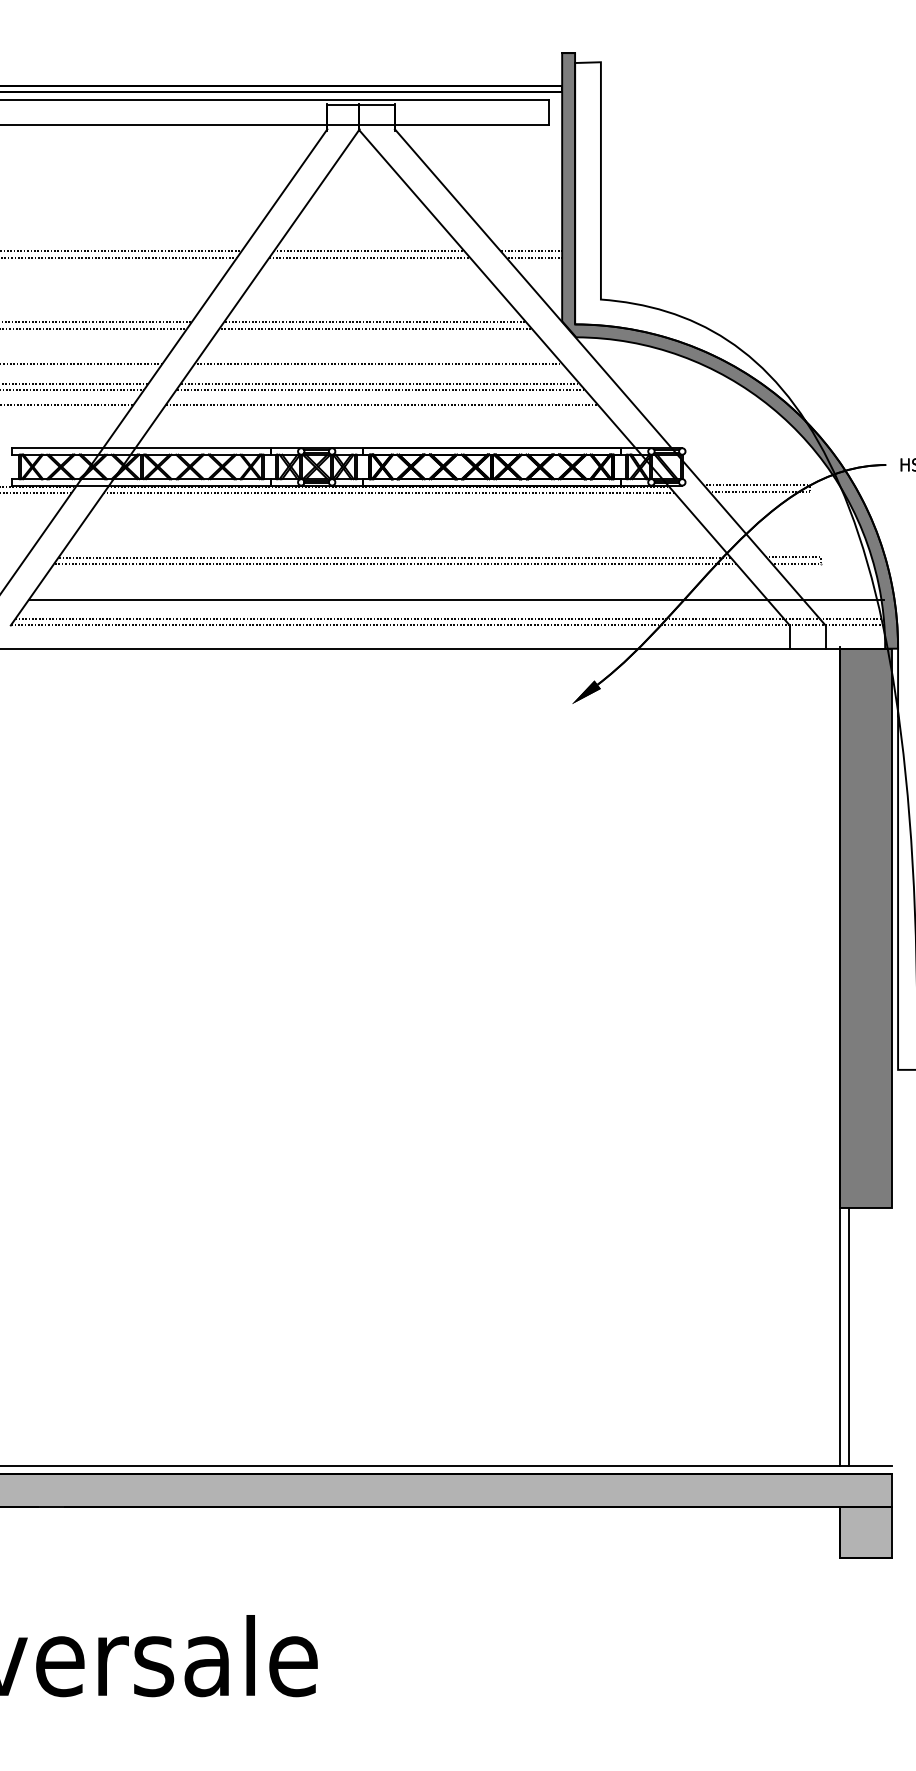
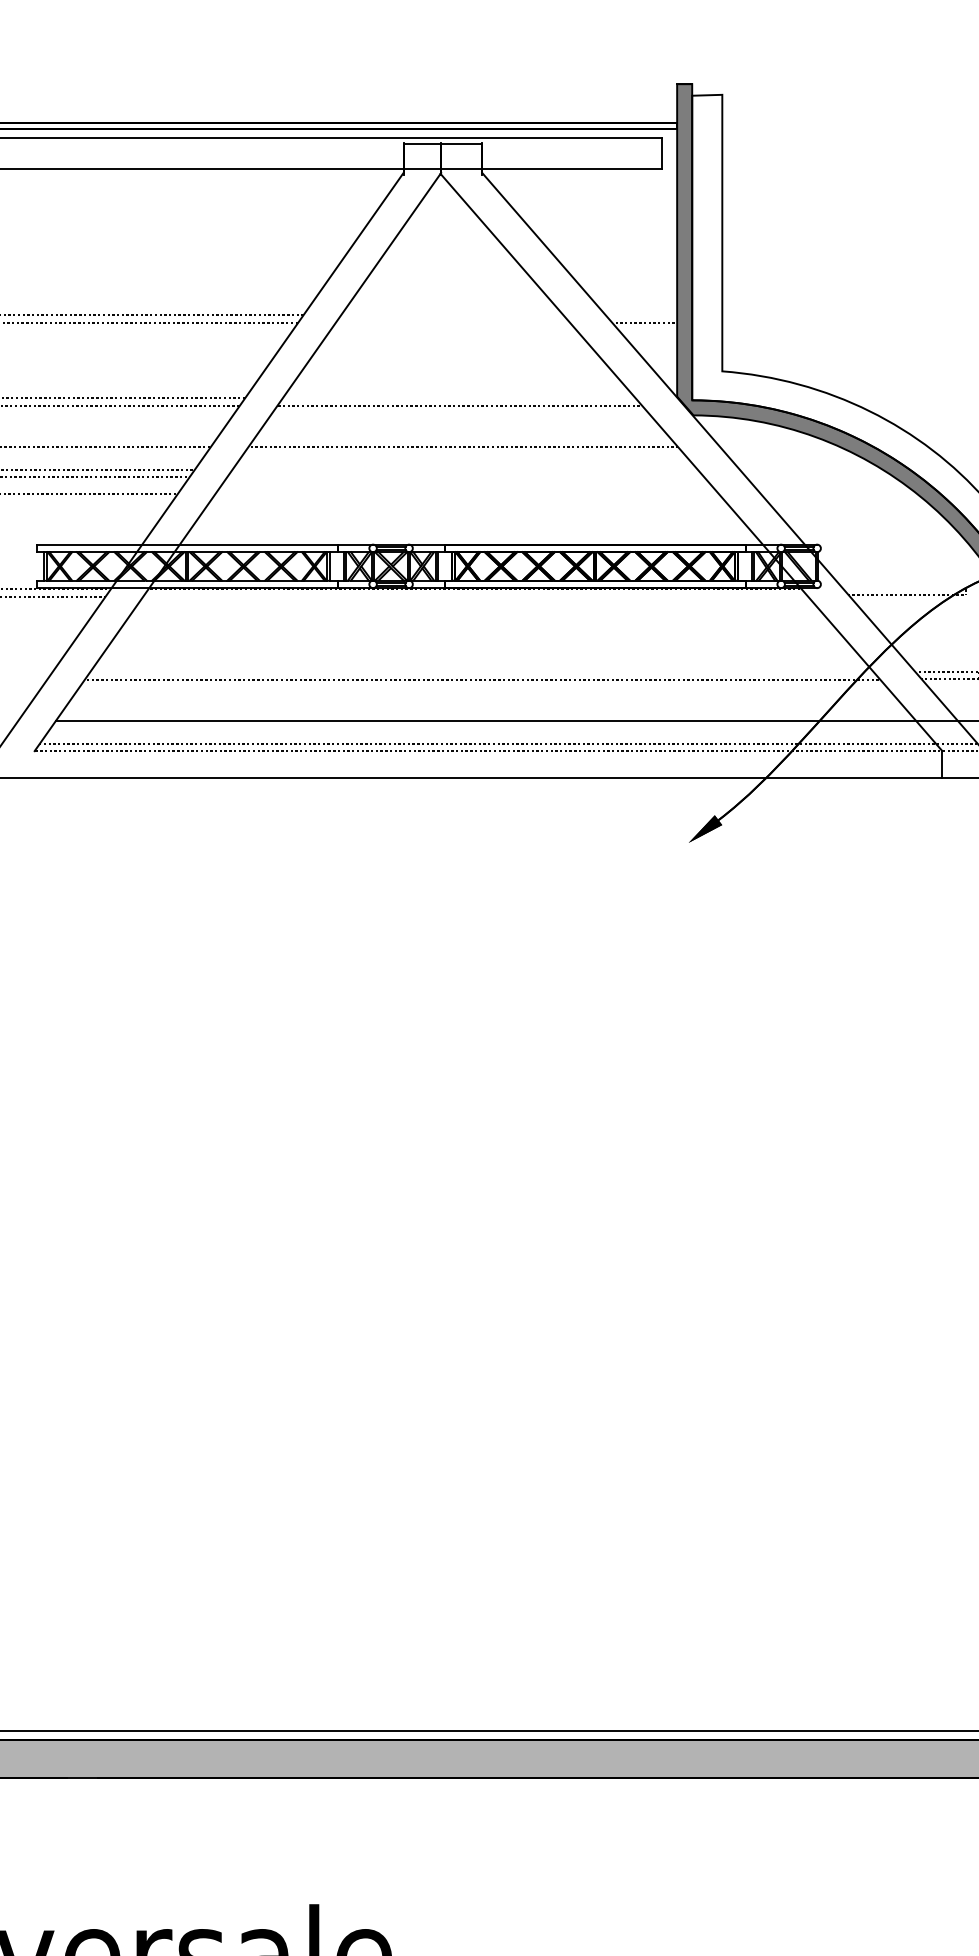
line: (368, 251) -> (451, 315), removed
line: (531, 251) -> (641, 315), removed
line: (369, 257) -> (452, 322), removed
line: (374, 322) -> (458, 398), removed
line: (379, 383) -> (464, 469), removed
line: (380, 390) -> (465, 477), removed
line: (381, 404) -> (466, 493), removed
line: (756, 485) -> (903, 588), removed
line: (388, 493) -> (474, 597), removed
line: (394, 557) -> (481, 671), removed

